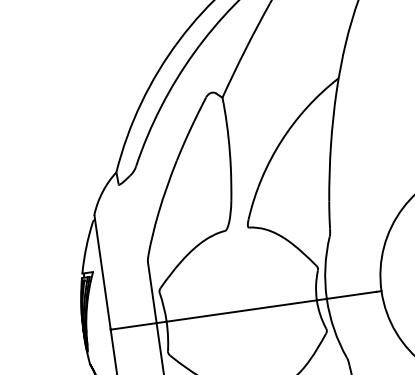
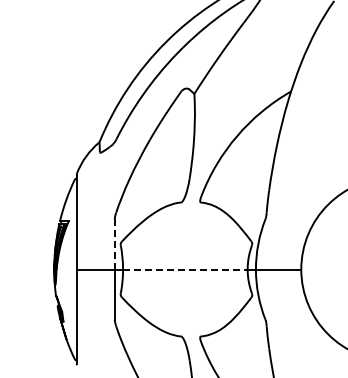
line: (152, 293) -> (114, 244), solid -> dashed
line: (241, 310) -> (185, 269), solid -> dashed

